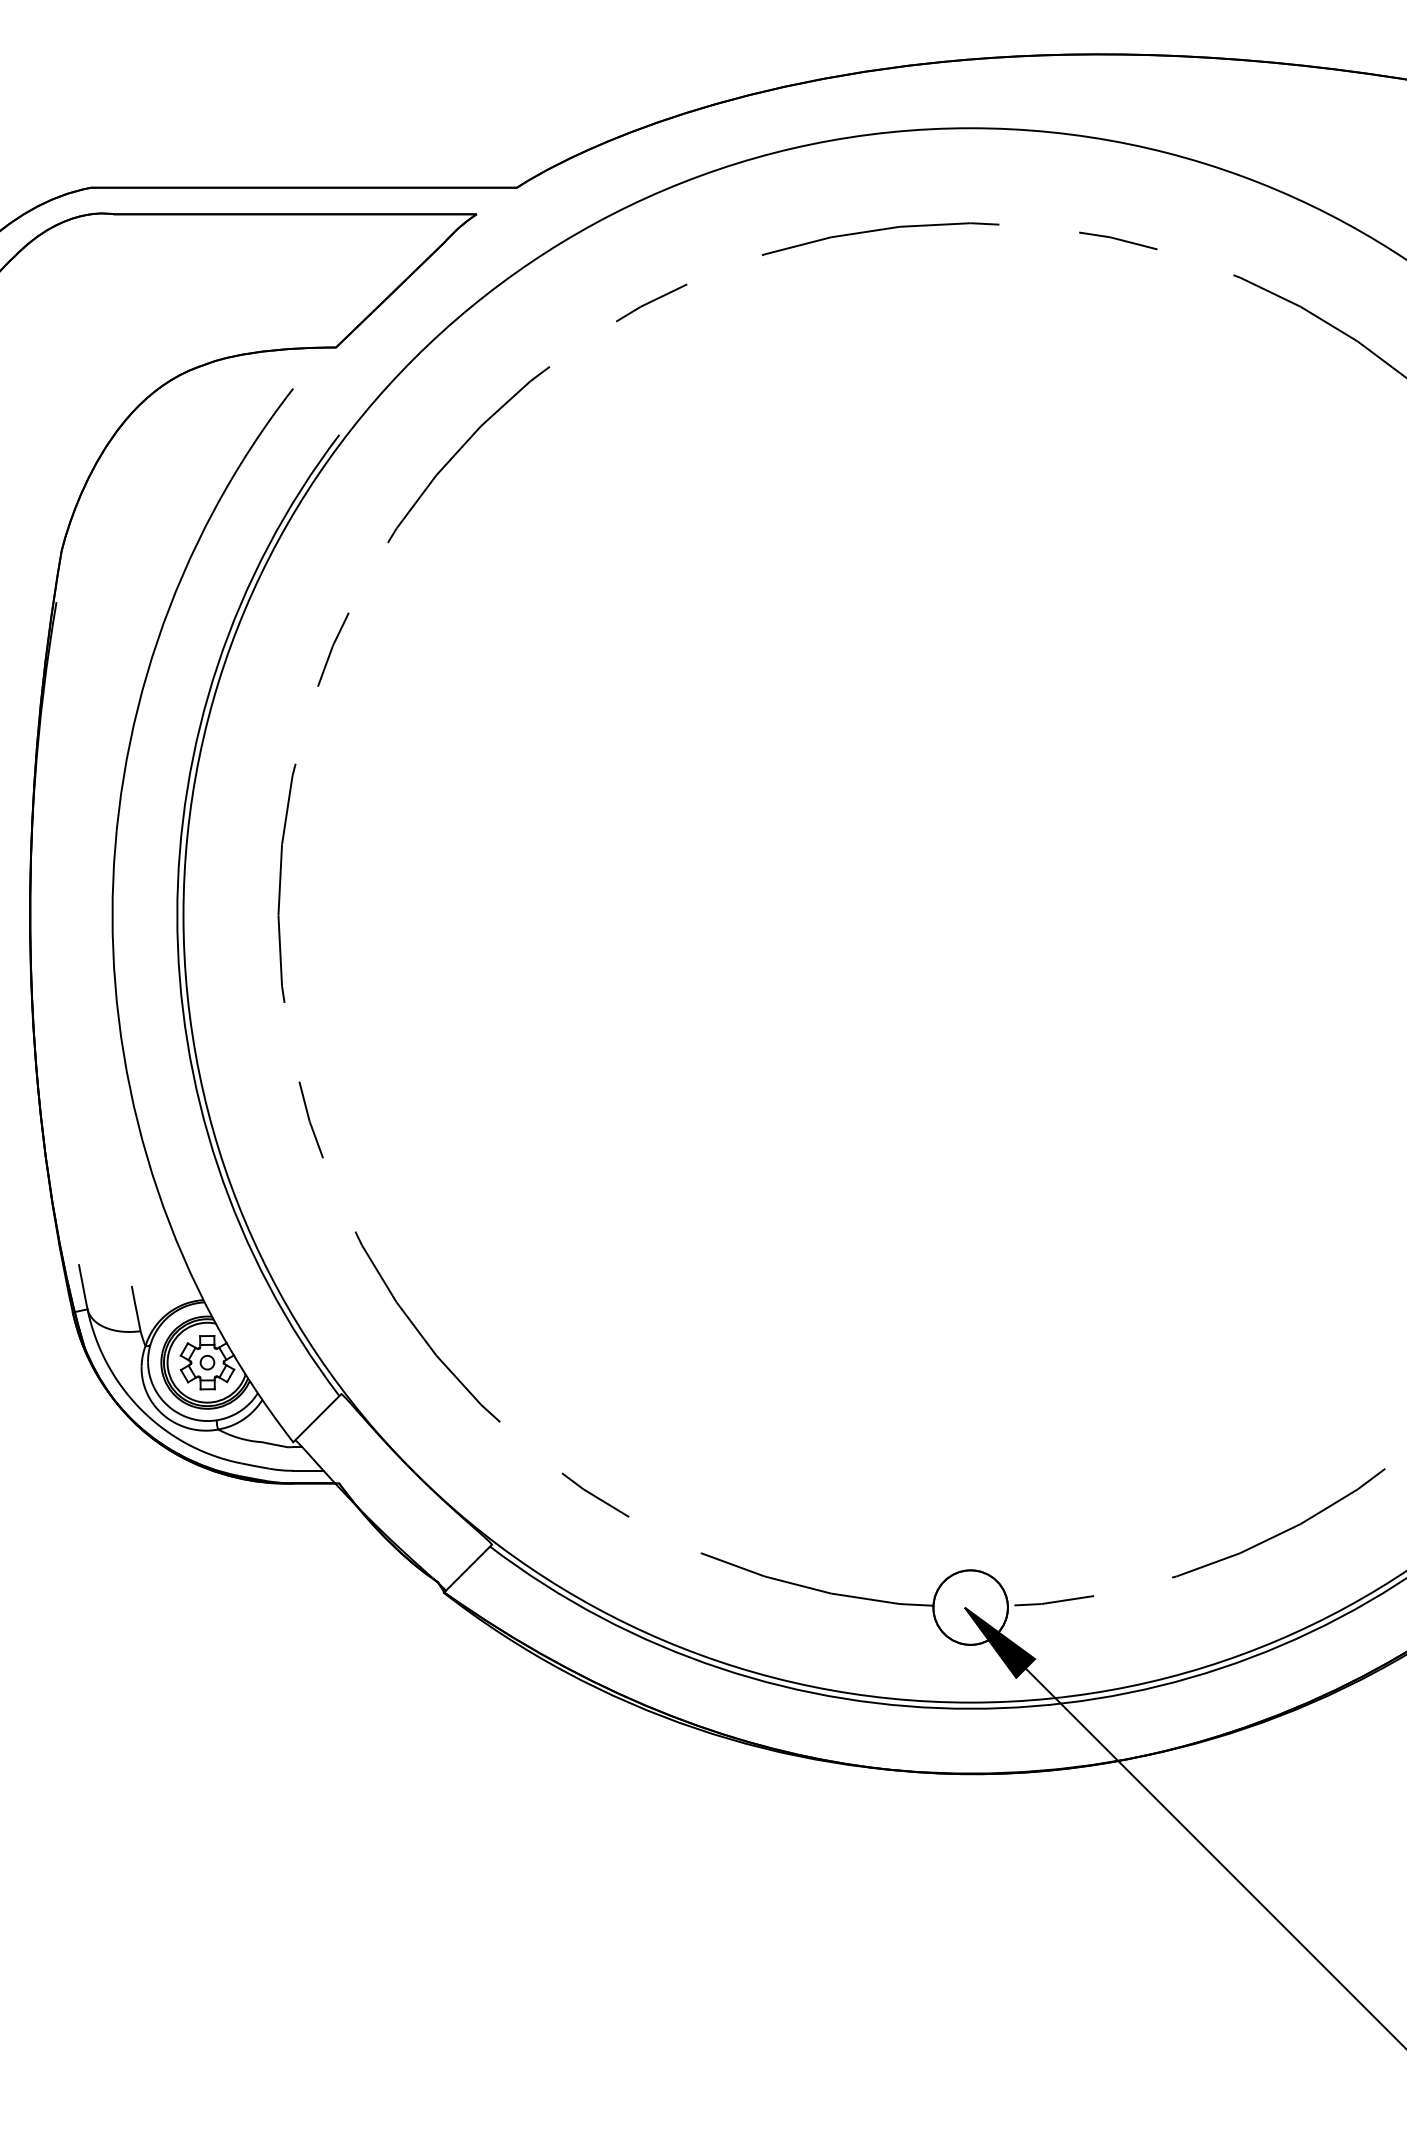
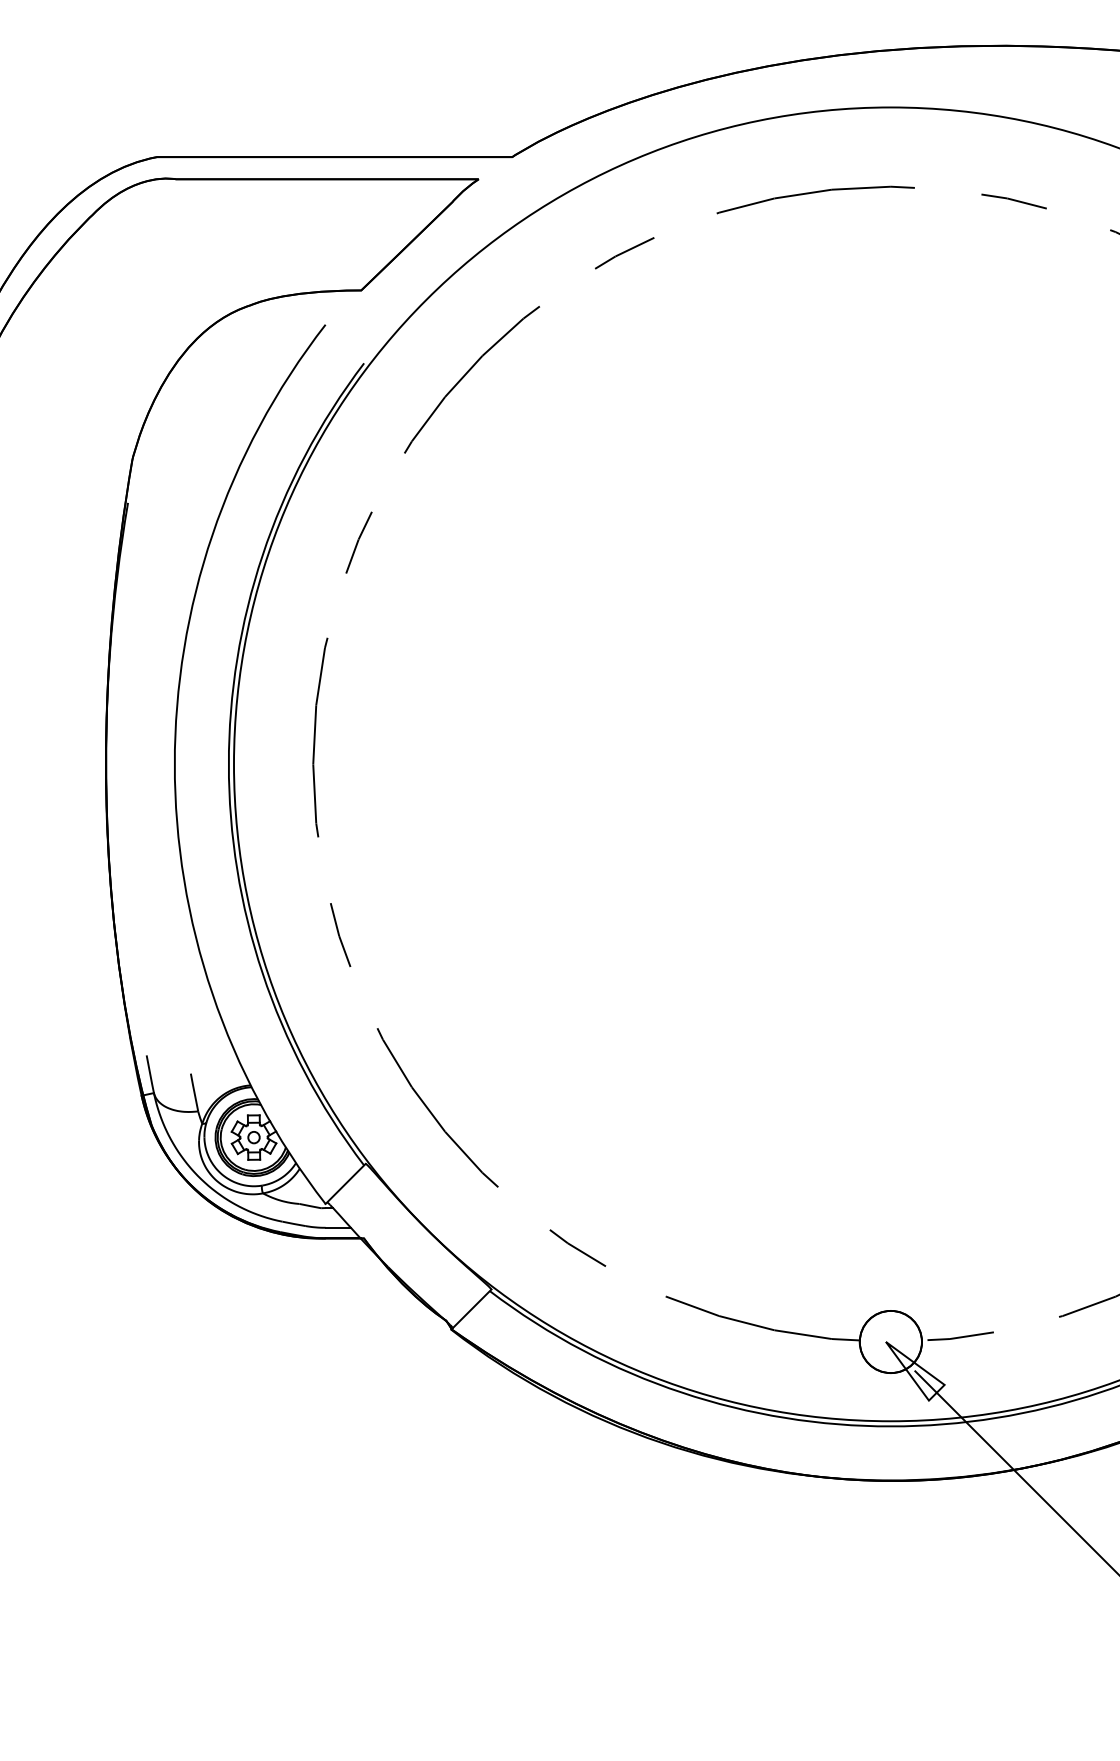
fill: (999, 1642) -> (914, 1371), removed

